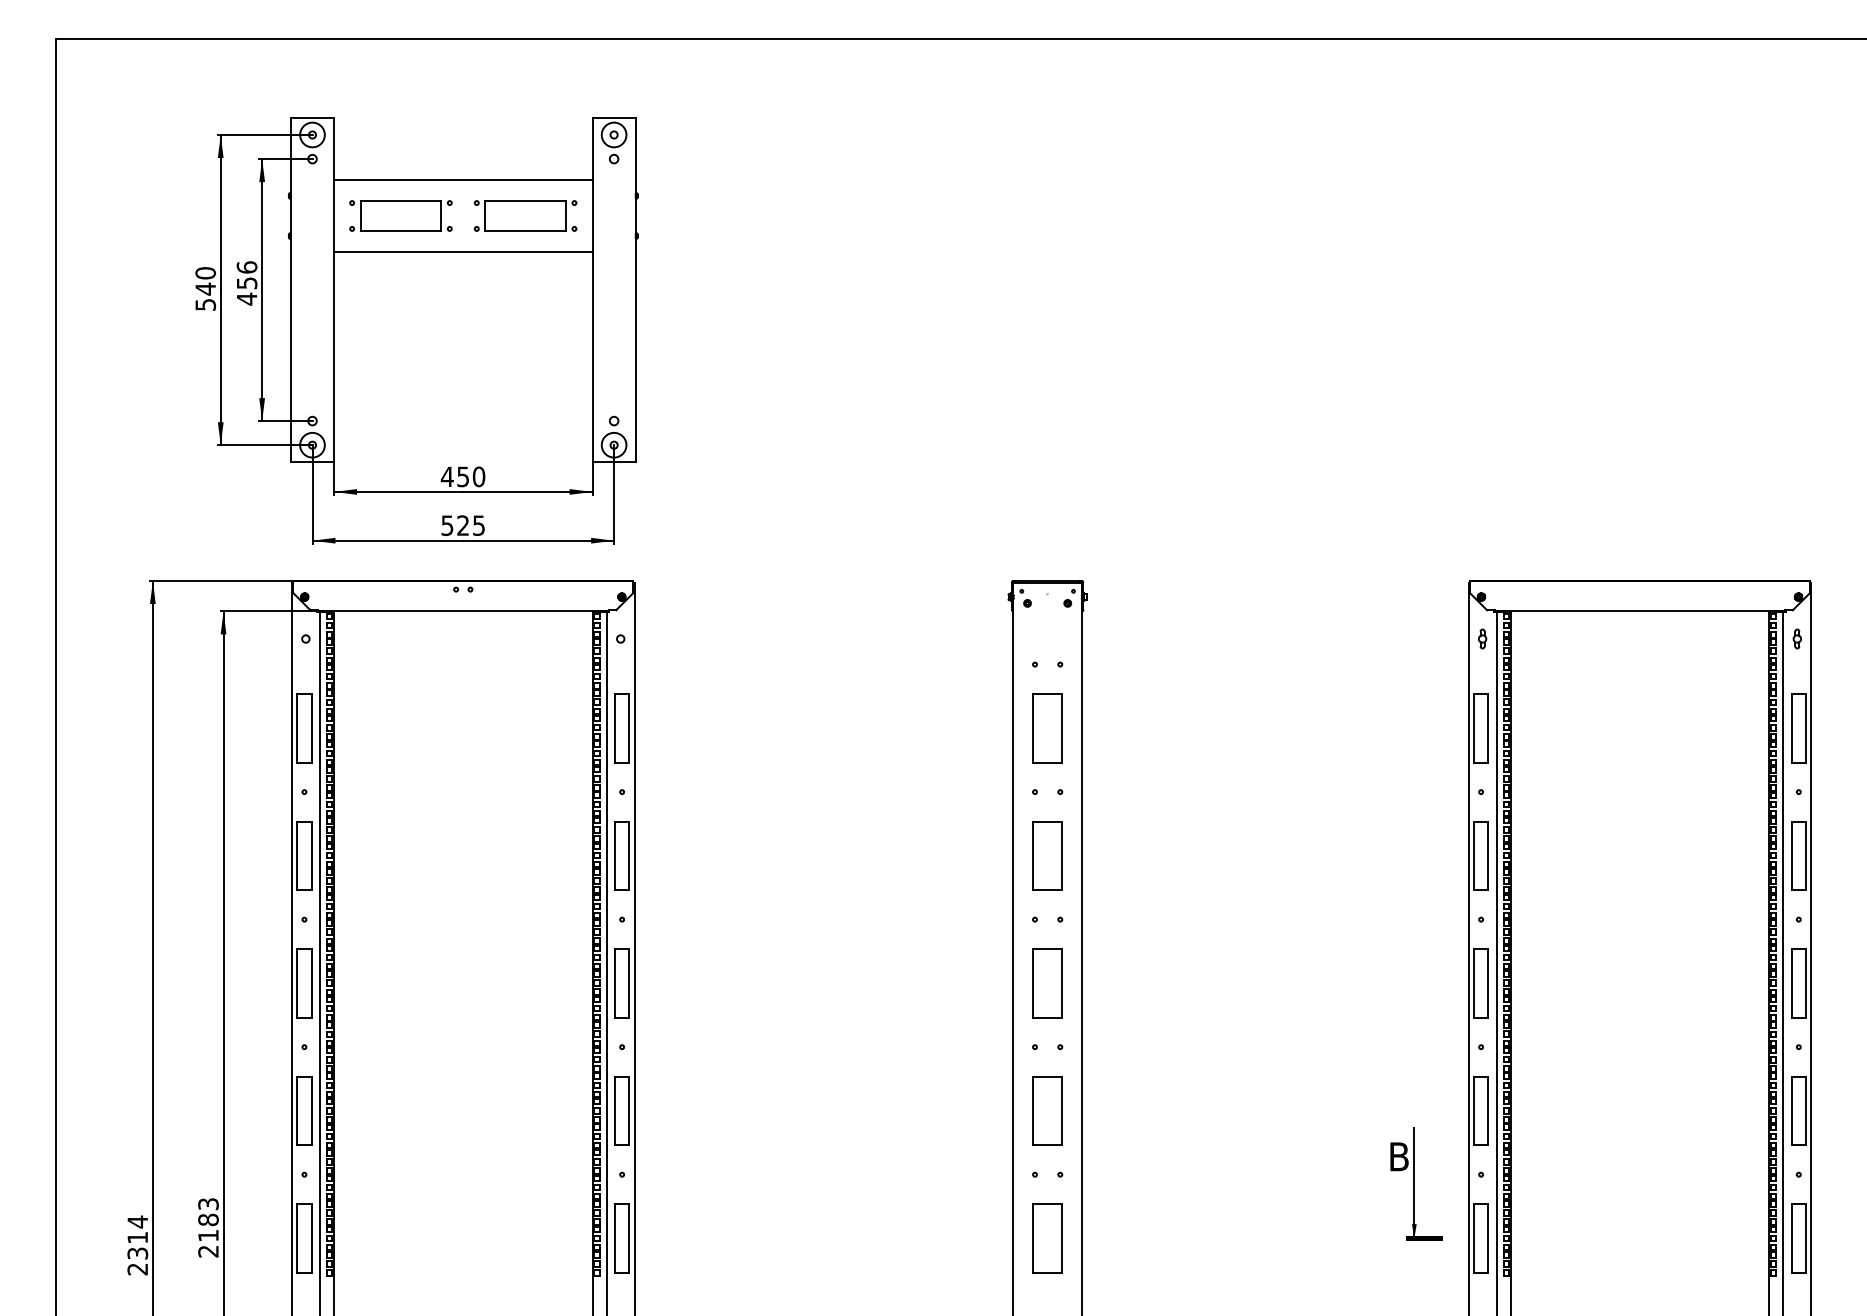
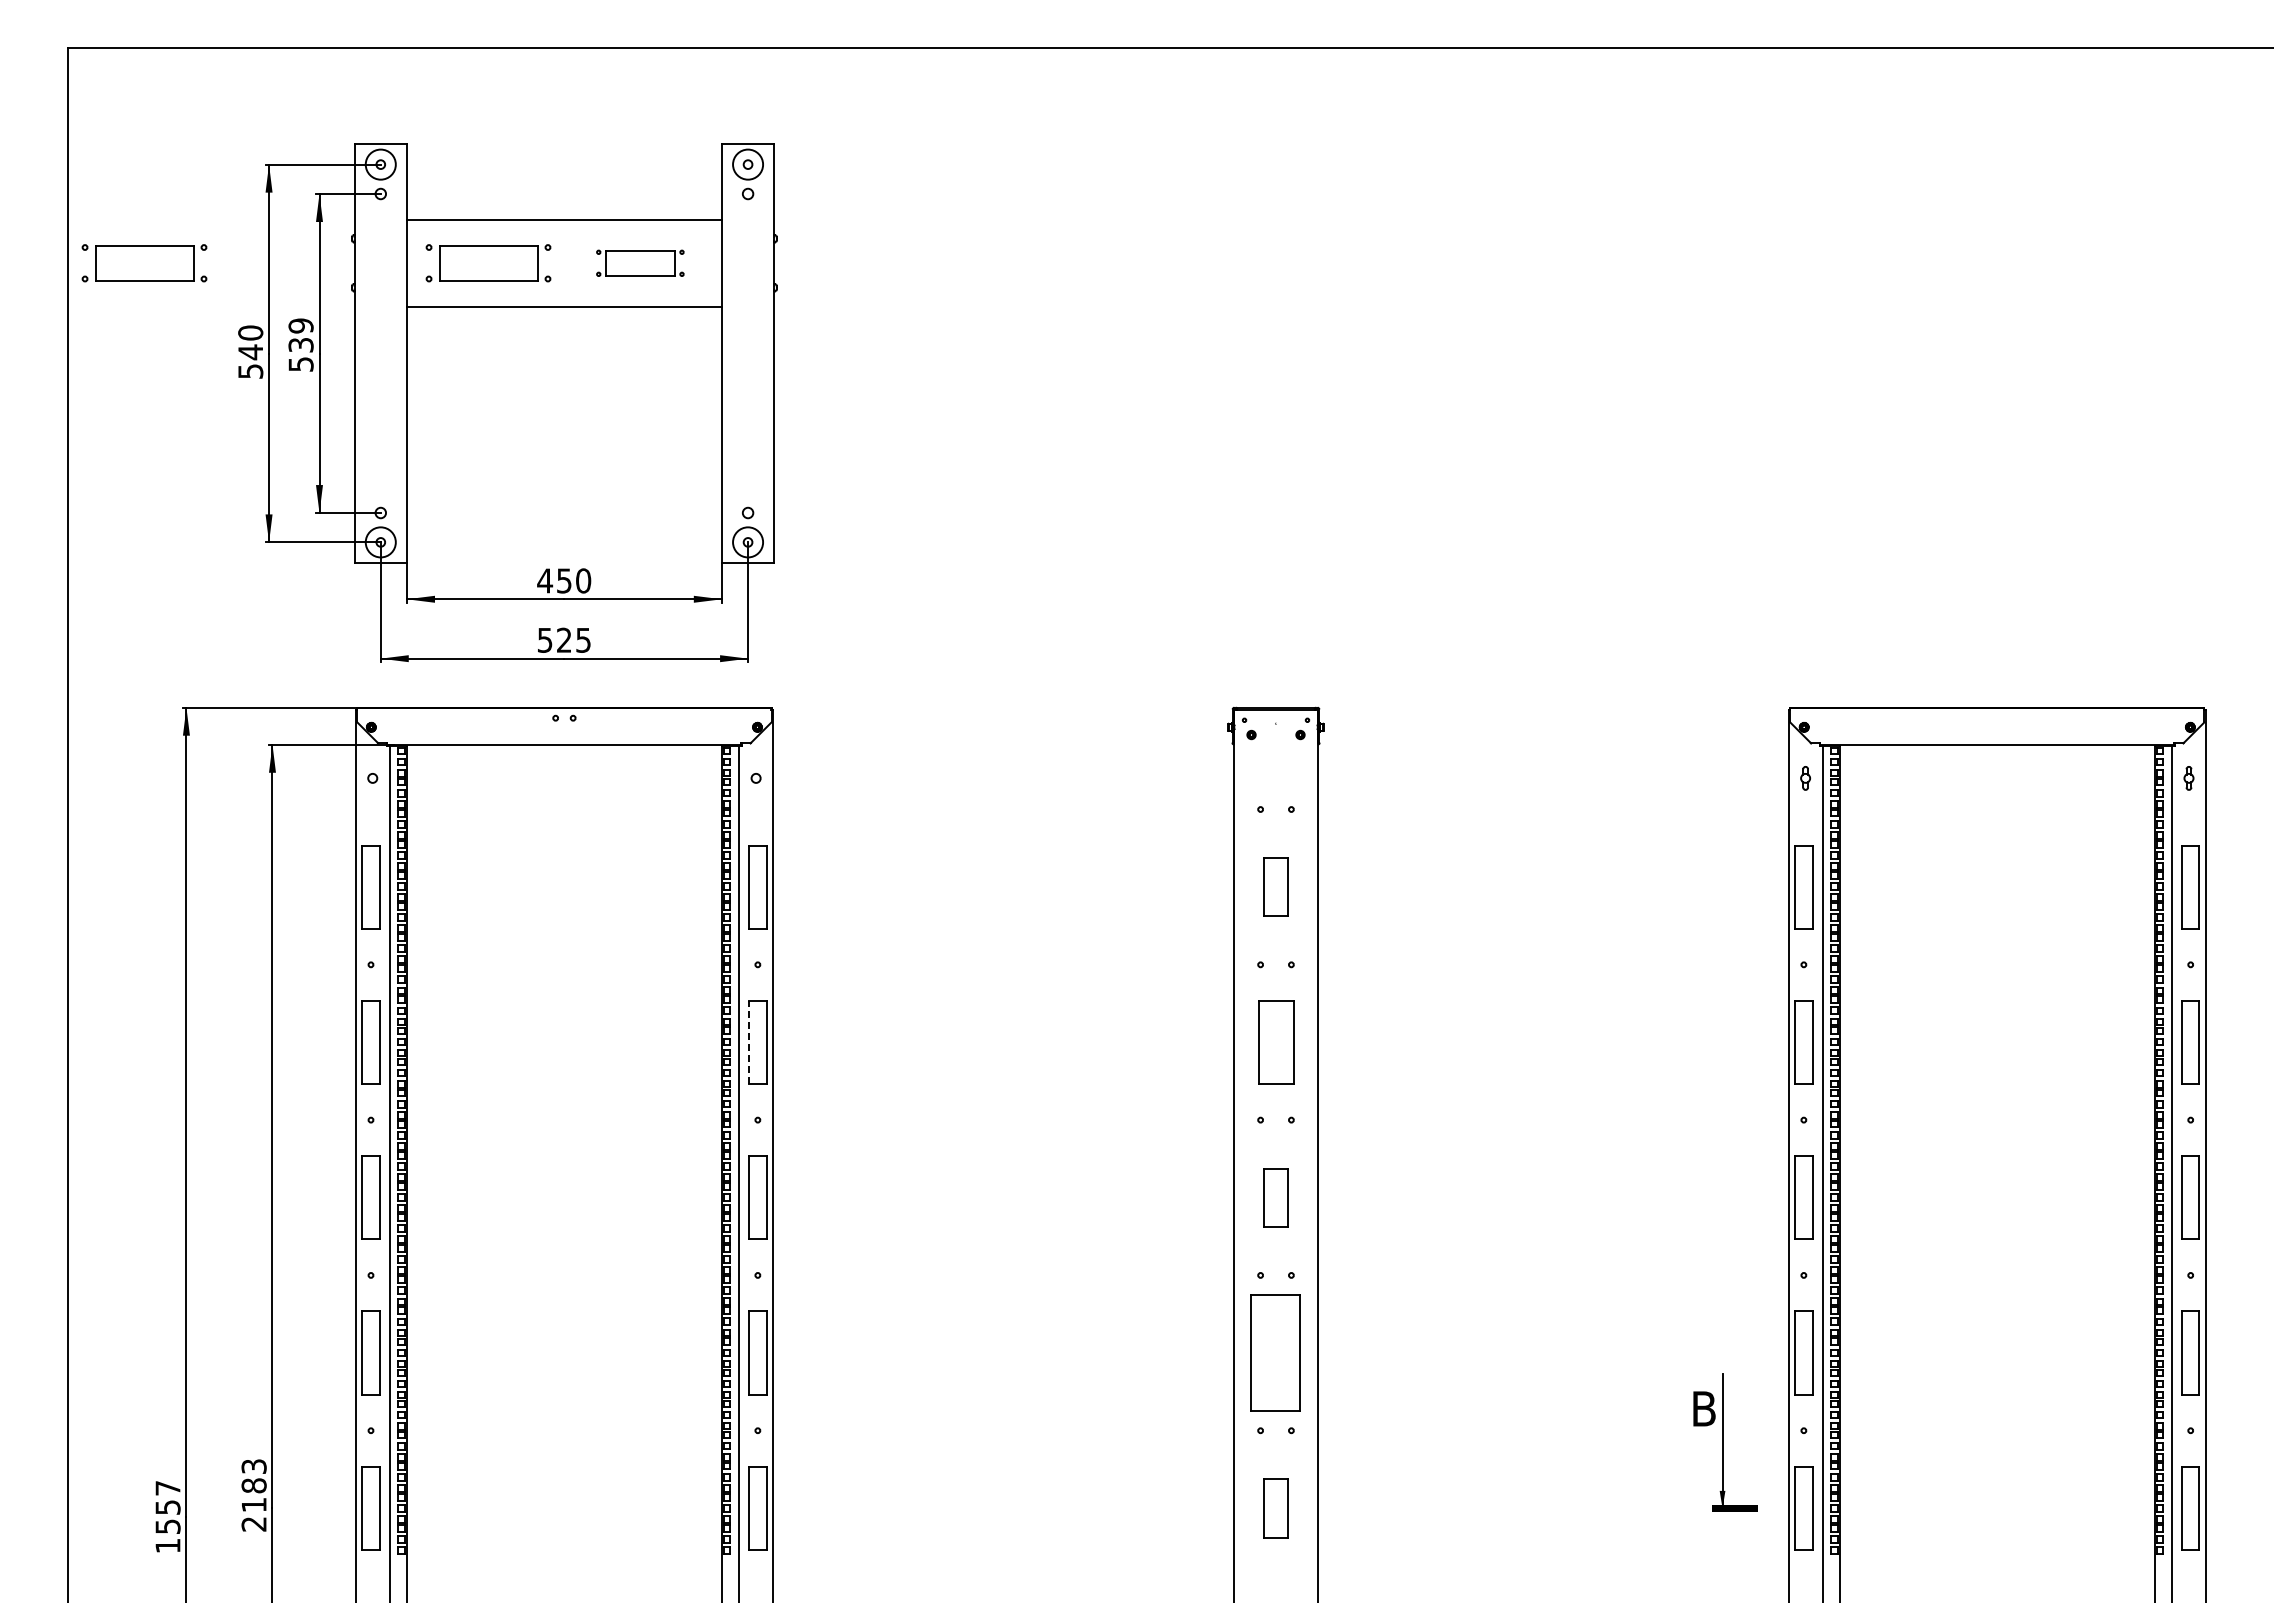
part: (118, 216) -> (144, 263), added
part: (525, 216) -> (640, 263), size x0.7
text: (246, 283) -> (300, 345), 456 -> 539
part: (1048, 728) -> (1276, 887), size x0.7
line: (615, 855) -> (749, 1042), solid -> dashed
part: (1048, 983) -> (1276, 1197), size x0.7
part: (1048, 1110) -> (1276, 1352), size x1.4
part: (1048, 1238) -> (1276, 1508), size x0.7
text: (137, 1245) -> (167, 1516), 2314 -> 1557

